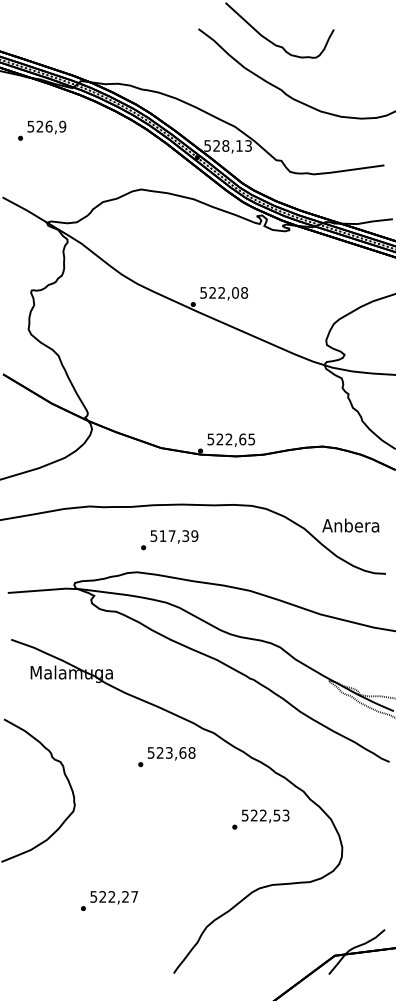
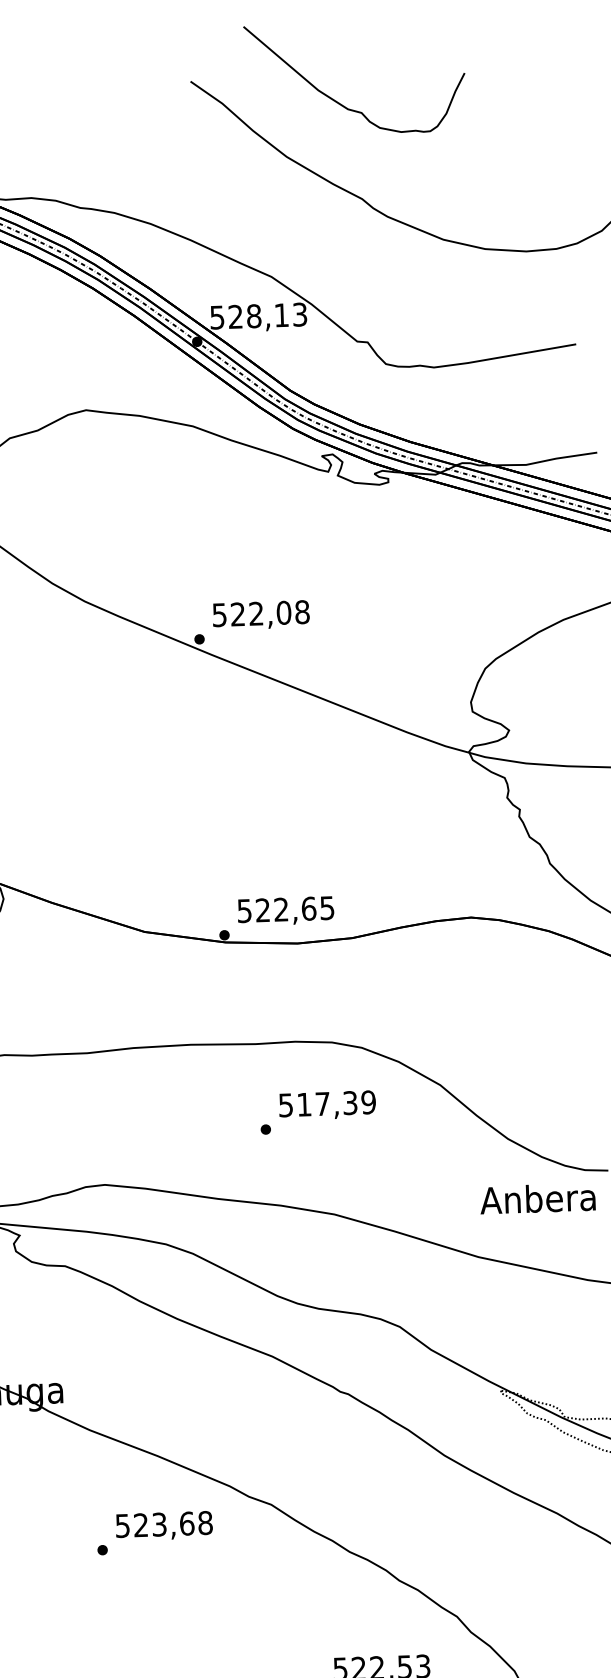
text: (350, 525) -> (537, 1198), moved
text: (169, 540) -> (317, 1113), moved
text: (166, 757) -> (154, 1533), moved

